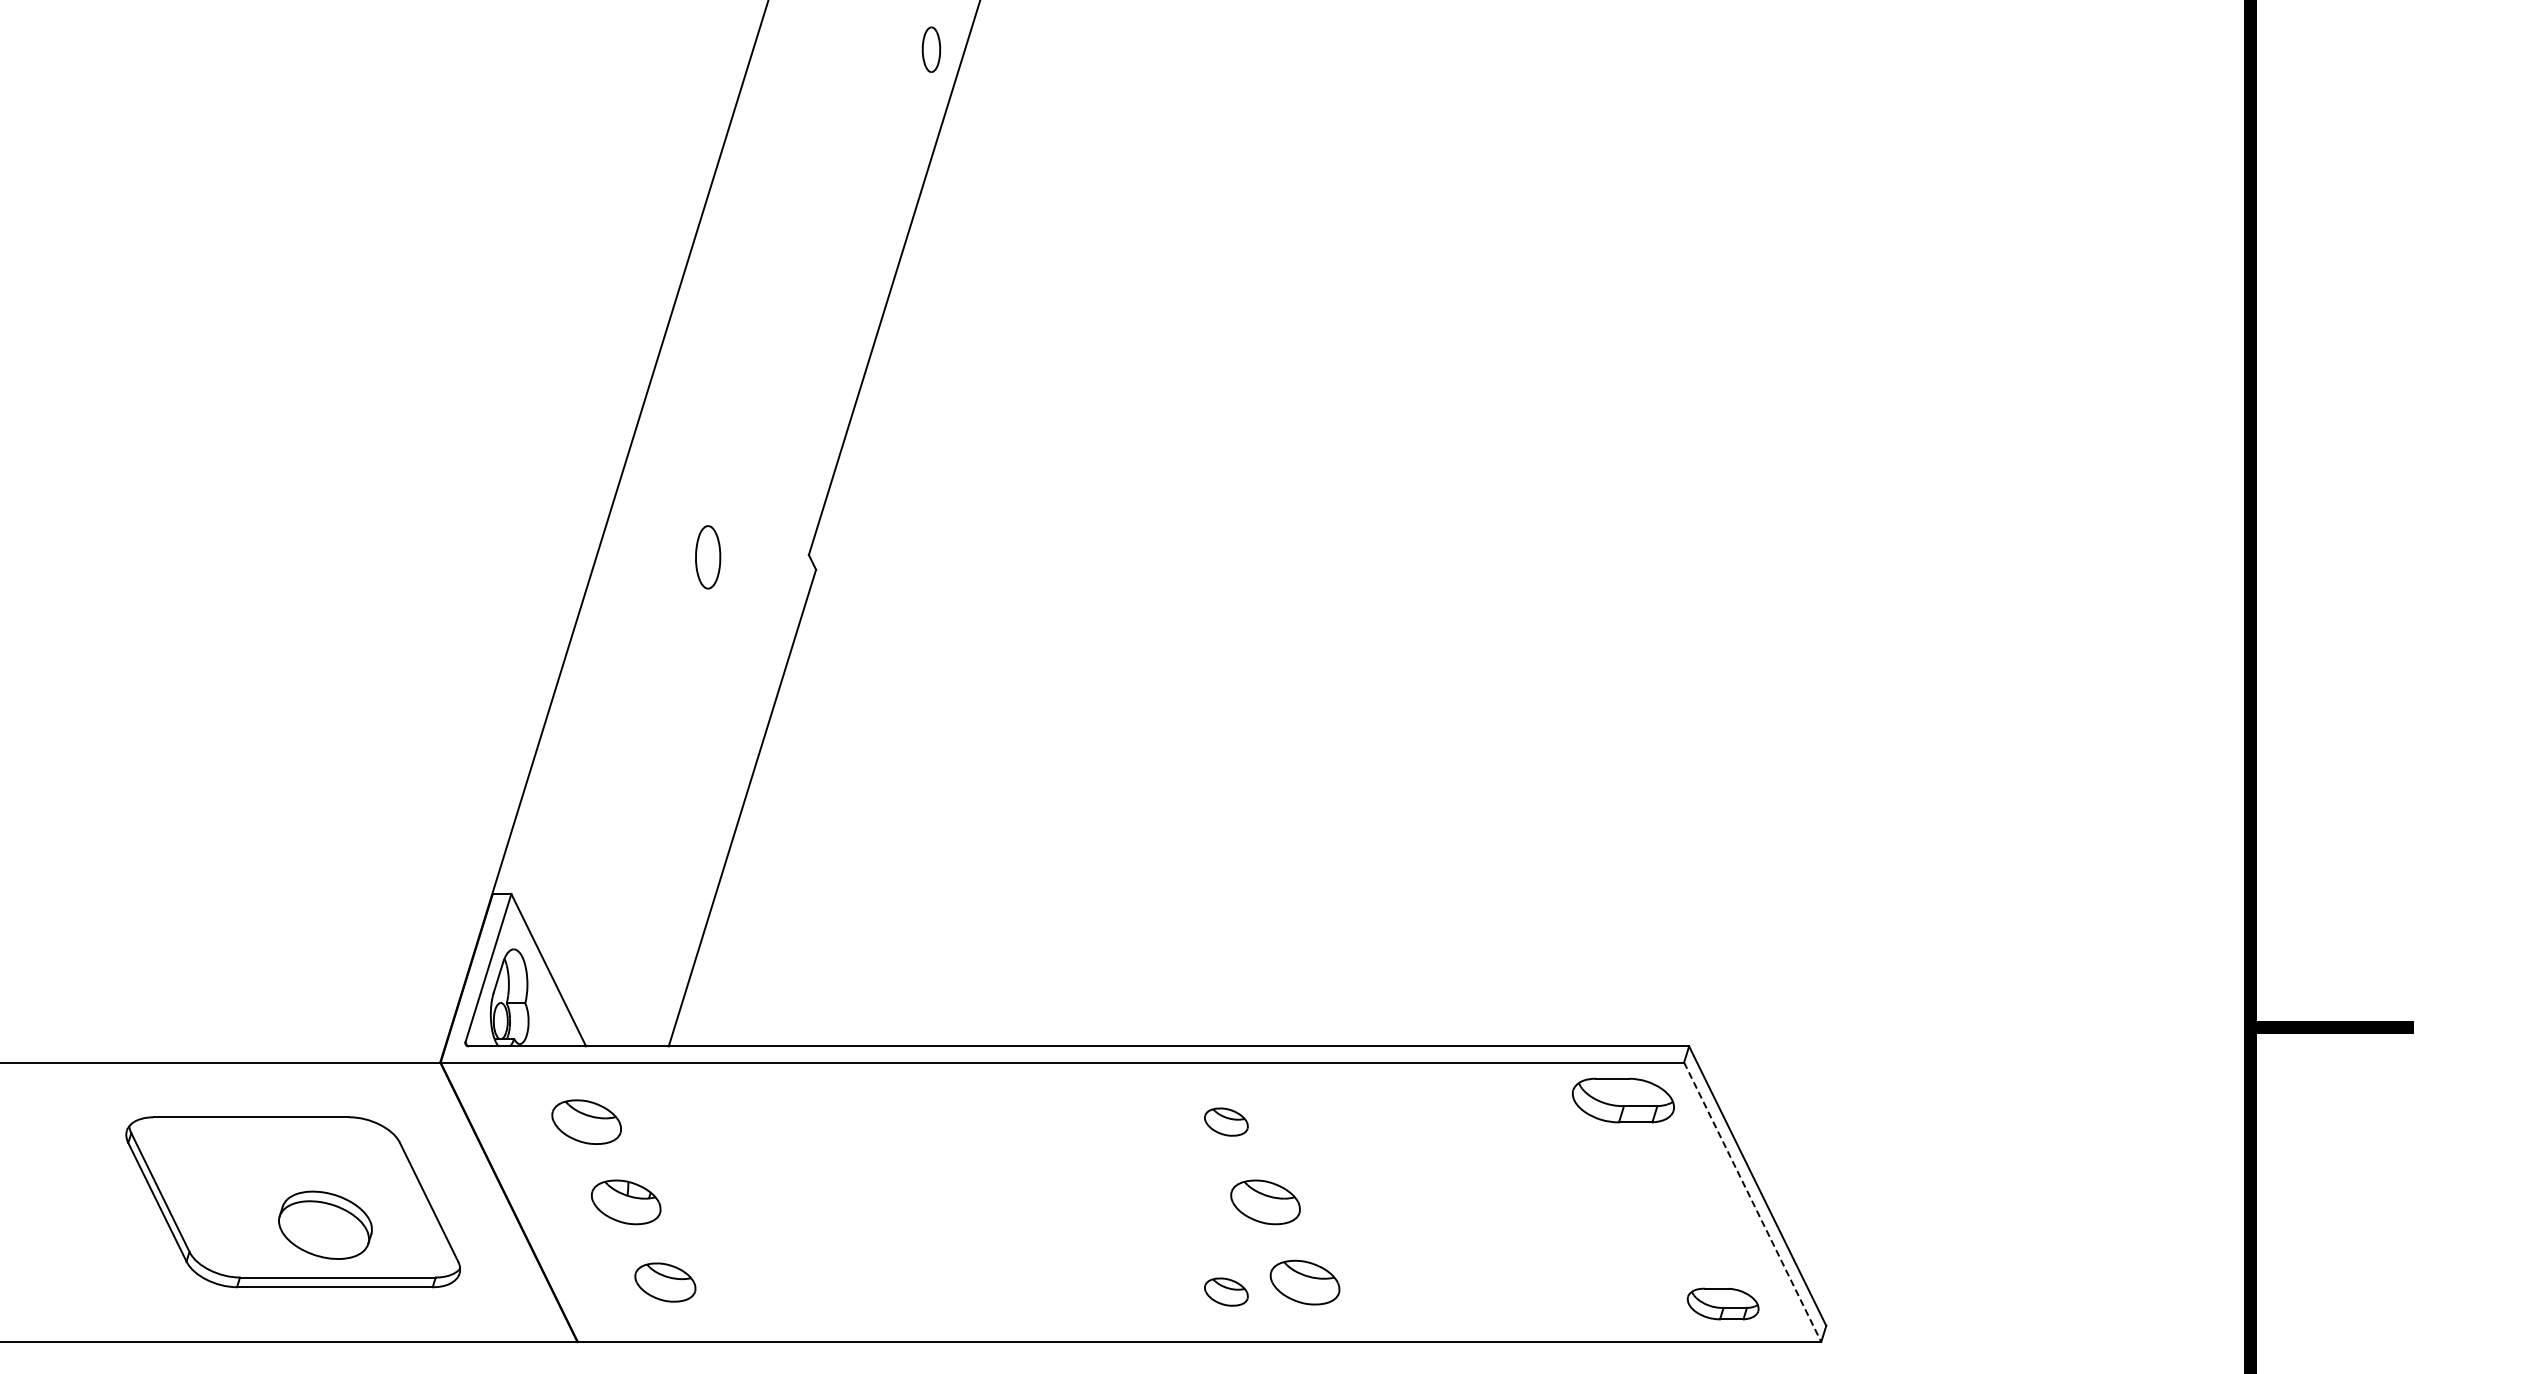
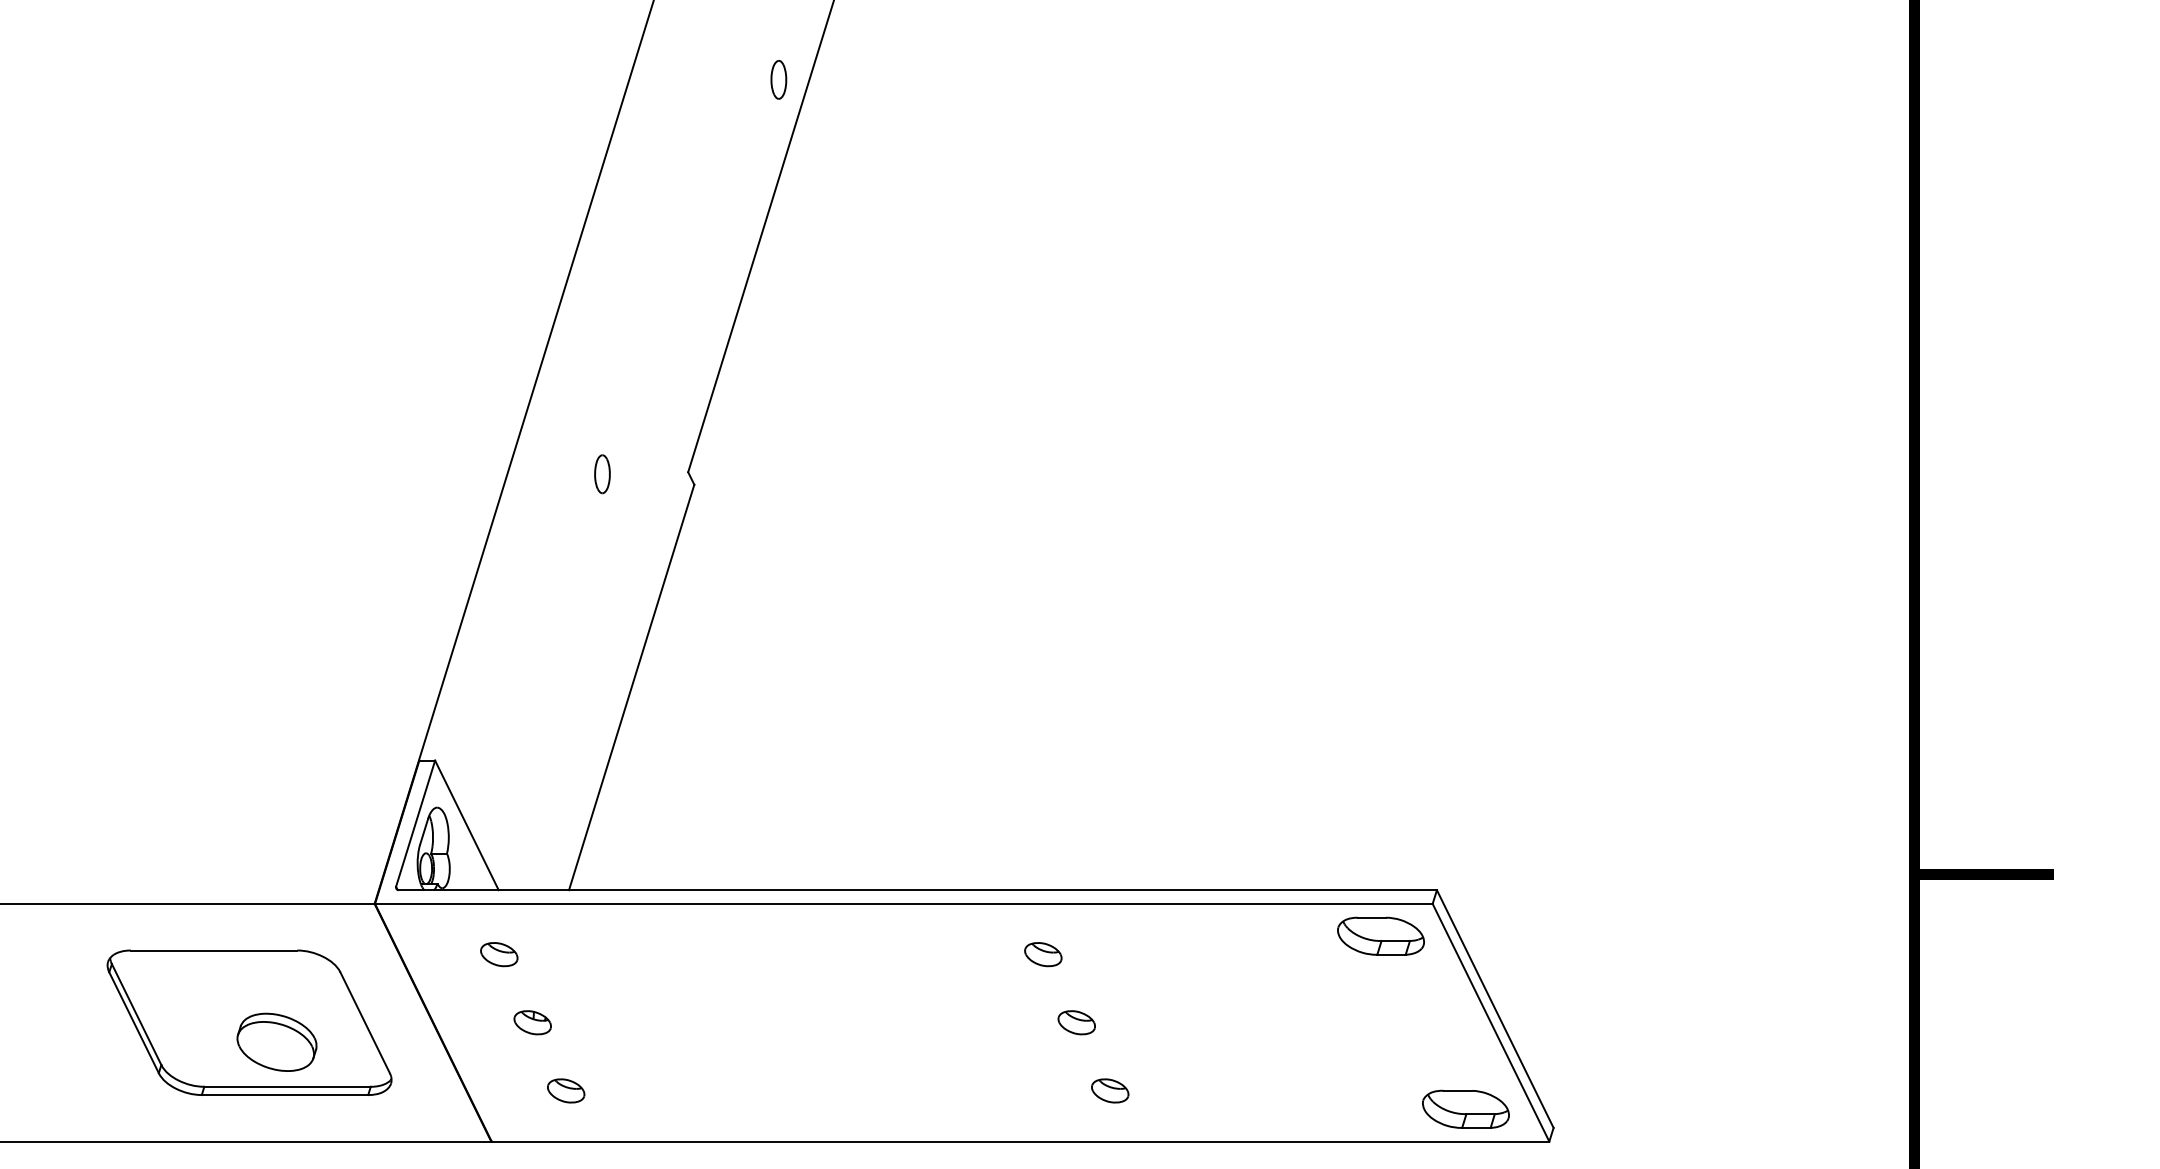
part: (931, 49) -> (778, 79), moved
part: (707, 557) -> (601, 474), size x0.71
part: (586, 1121) -> (499, 954), size x0.62
part: (625, 1201) -> (532, 1022), size x0.62
part: (1265, 1201) -> (1076, 1022), size x0.62
line: (1752, 1202) -> (1490, 1022), dashed -> solid
part: (665, 1281) -> (566, 1090), size x0.71
part: (1304, 1281) -> (1109, 1090), size x0.62
part: (1226, 1291) -> (1043, 1098), removed
part: (1722, 1303) -> (1465, 1108), size x1.43

